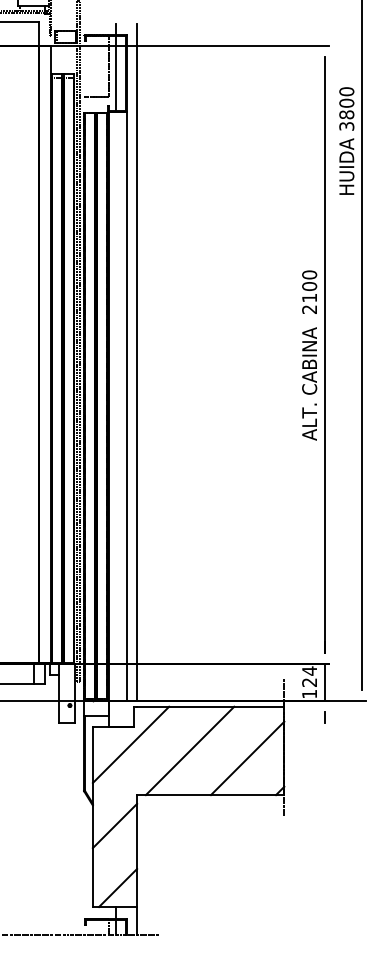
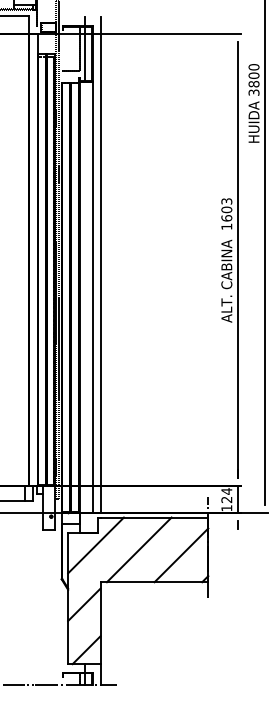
text: (309, 291) -> (226, 213), 2100 -> 1603

